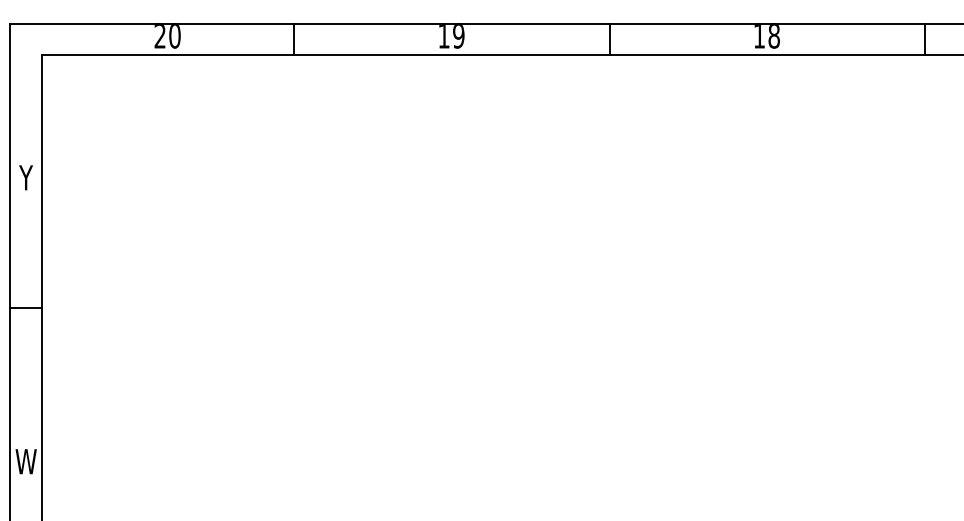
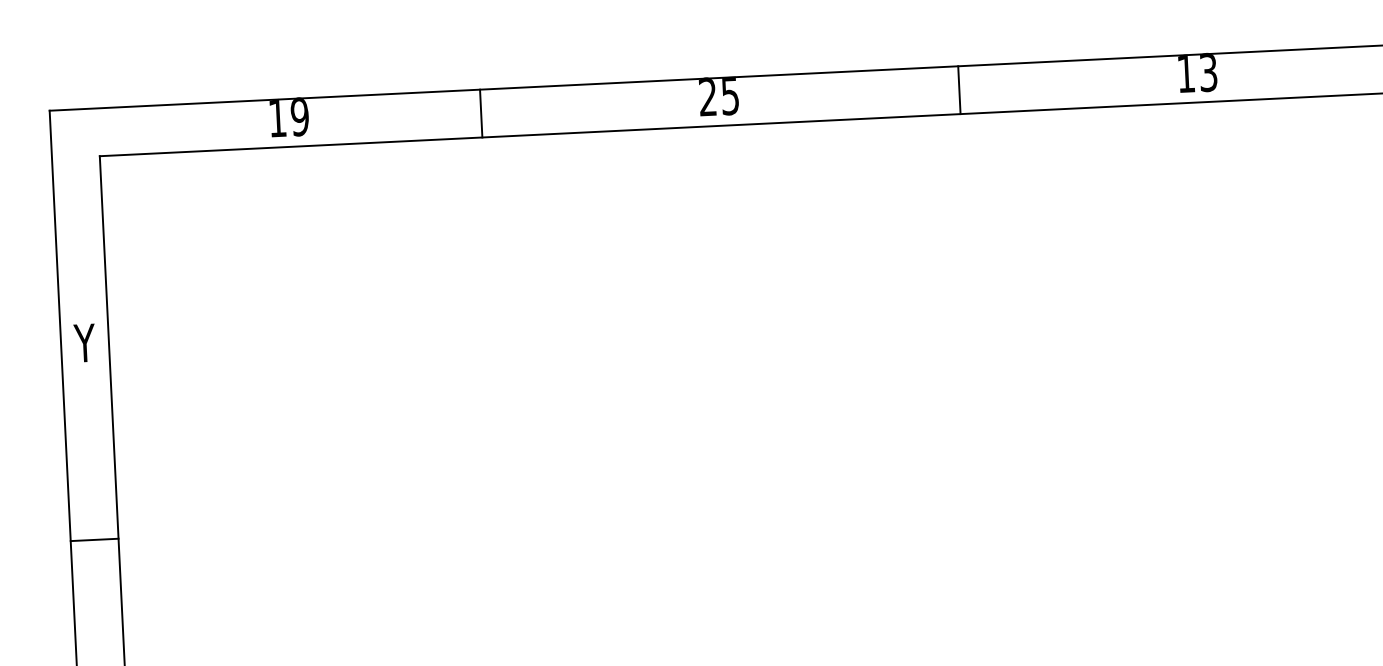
text: (167, 36) -> (288, 118), 20 -> 19
text: (451, 36) -> (719, 97), 19 -> 25
text: (773, 36) -> (1207, 73), 18 -> 13

